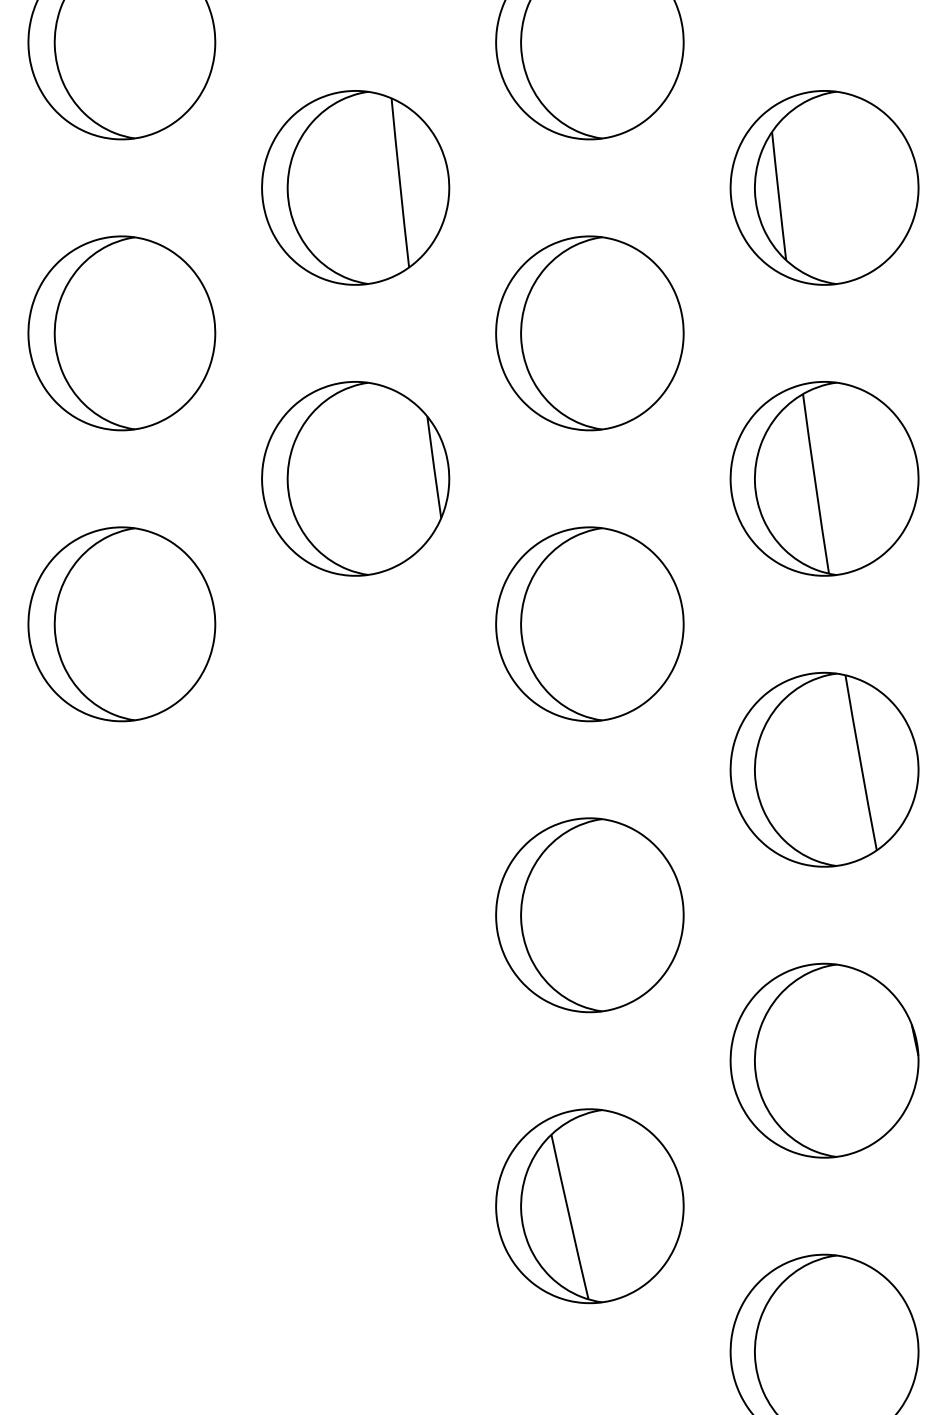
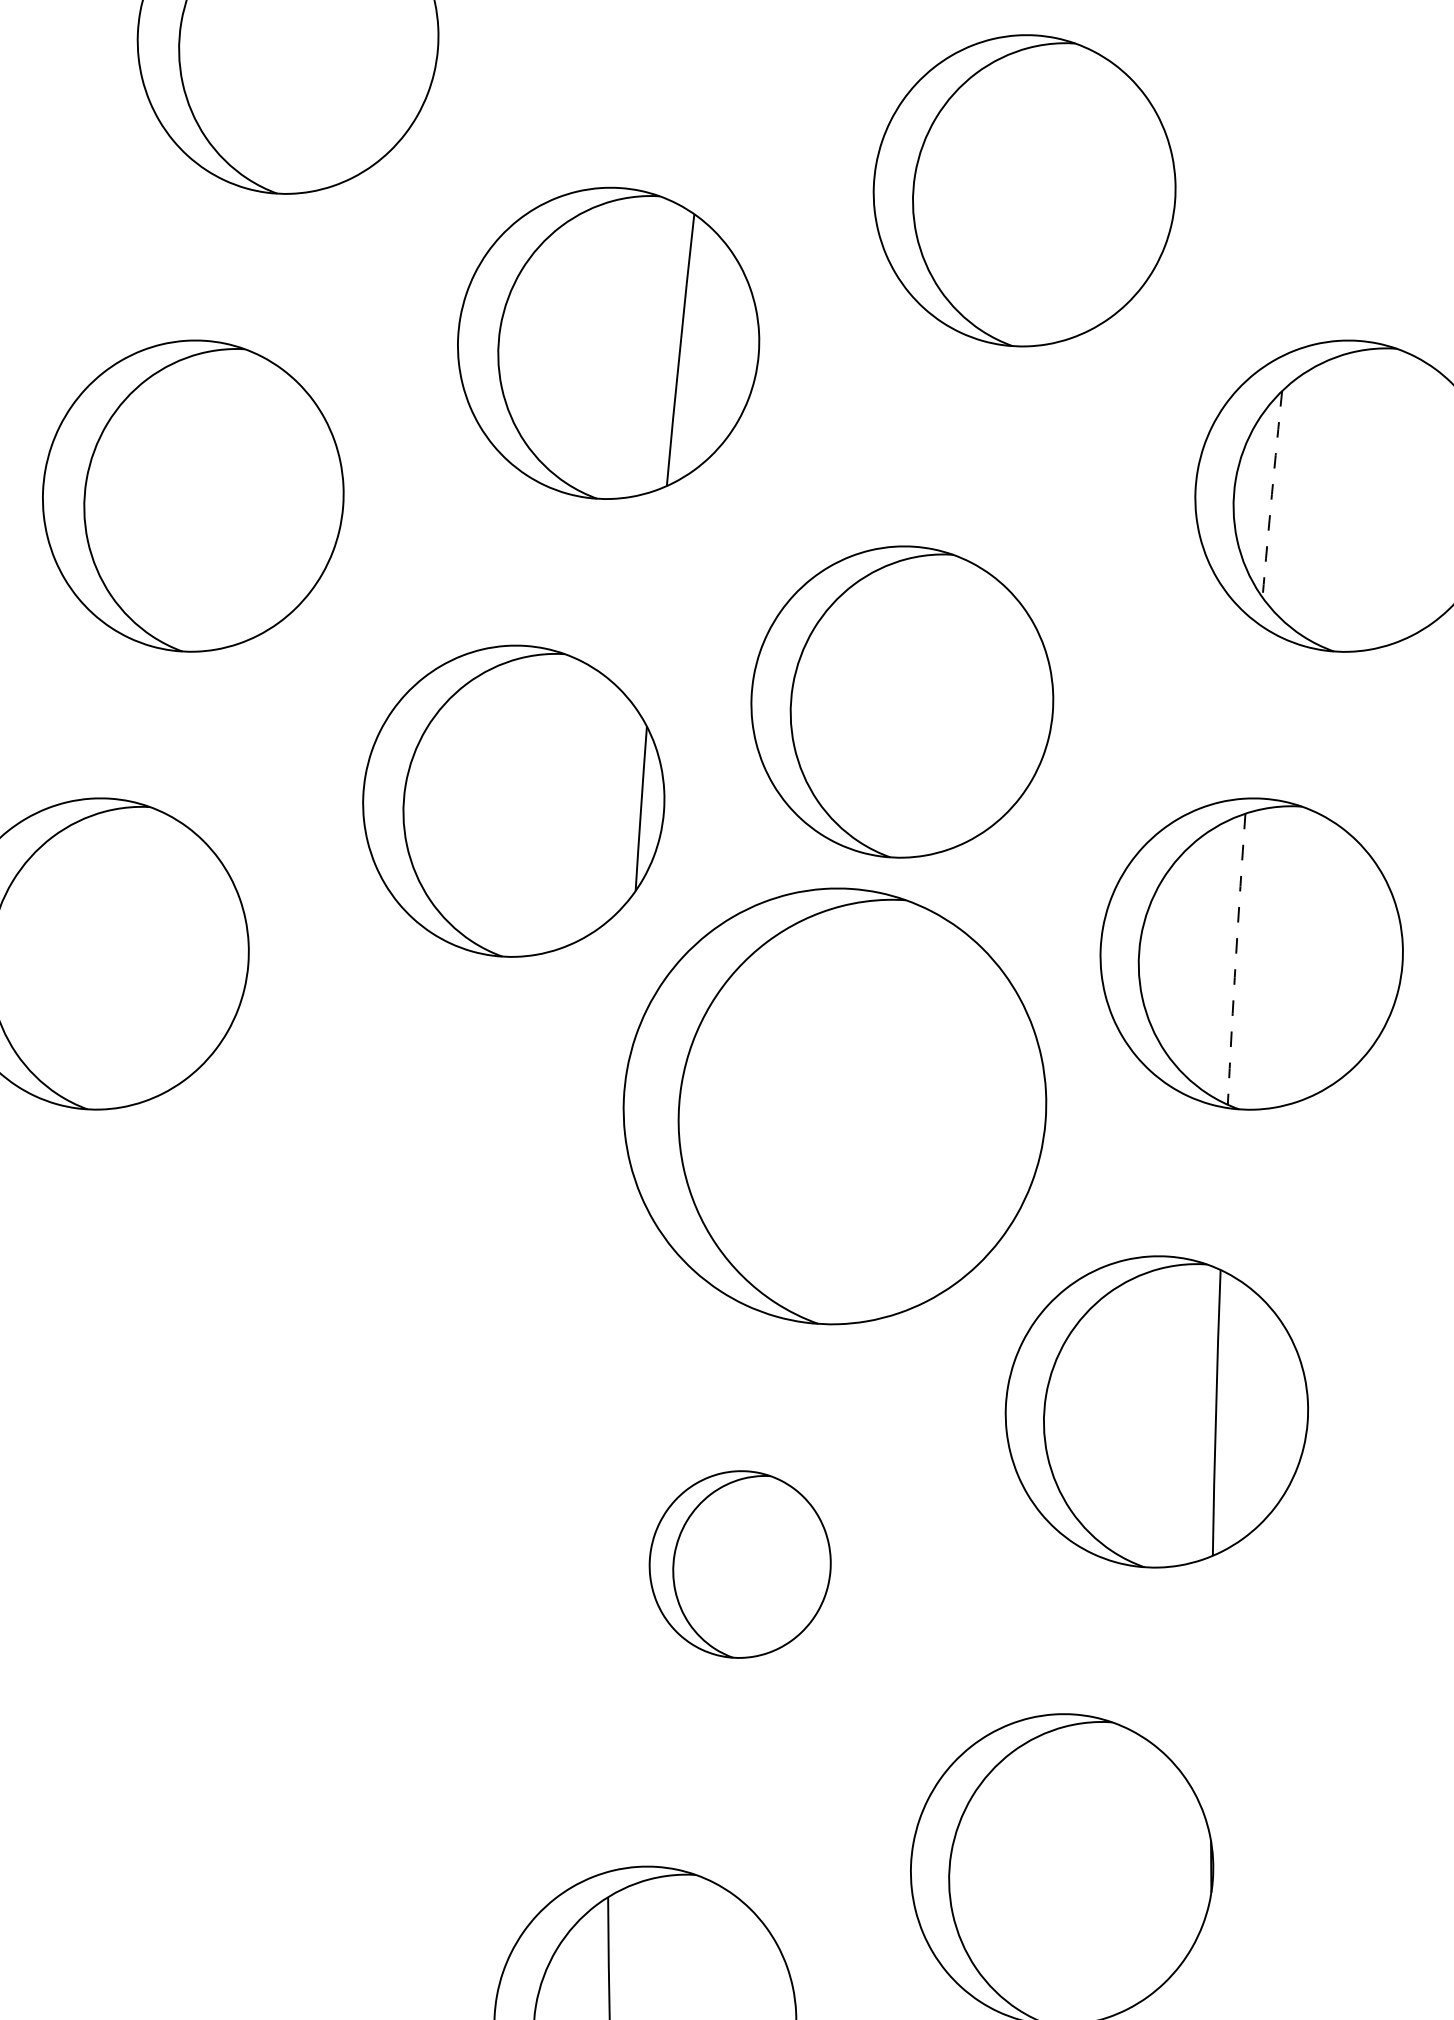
arc: (778, 196) -> (1271, 494), solid -> dashed
part: (589, 333) -> (901, 702), moved
arc: (815, 483) -> (1235, 958), solid -> dashed
part: (589, 624) -> (834, 1106), size x1.4
part: (589, 915) -> (739, 1564), size x0.6

